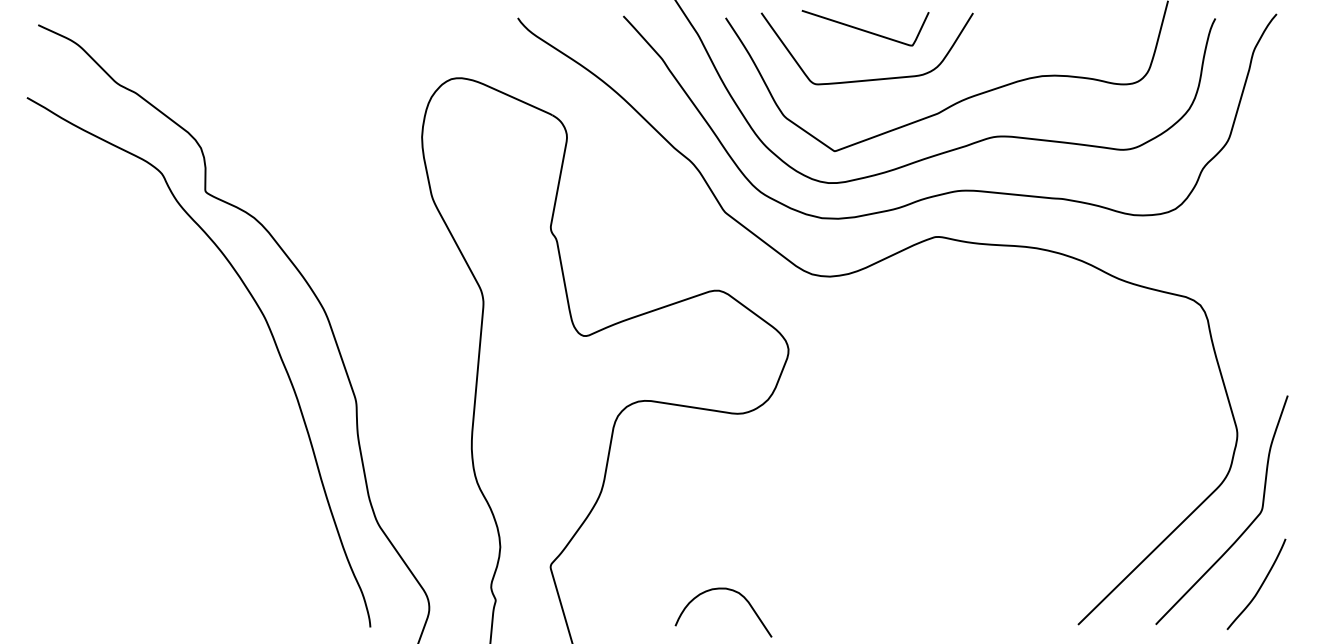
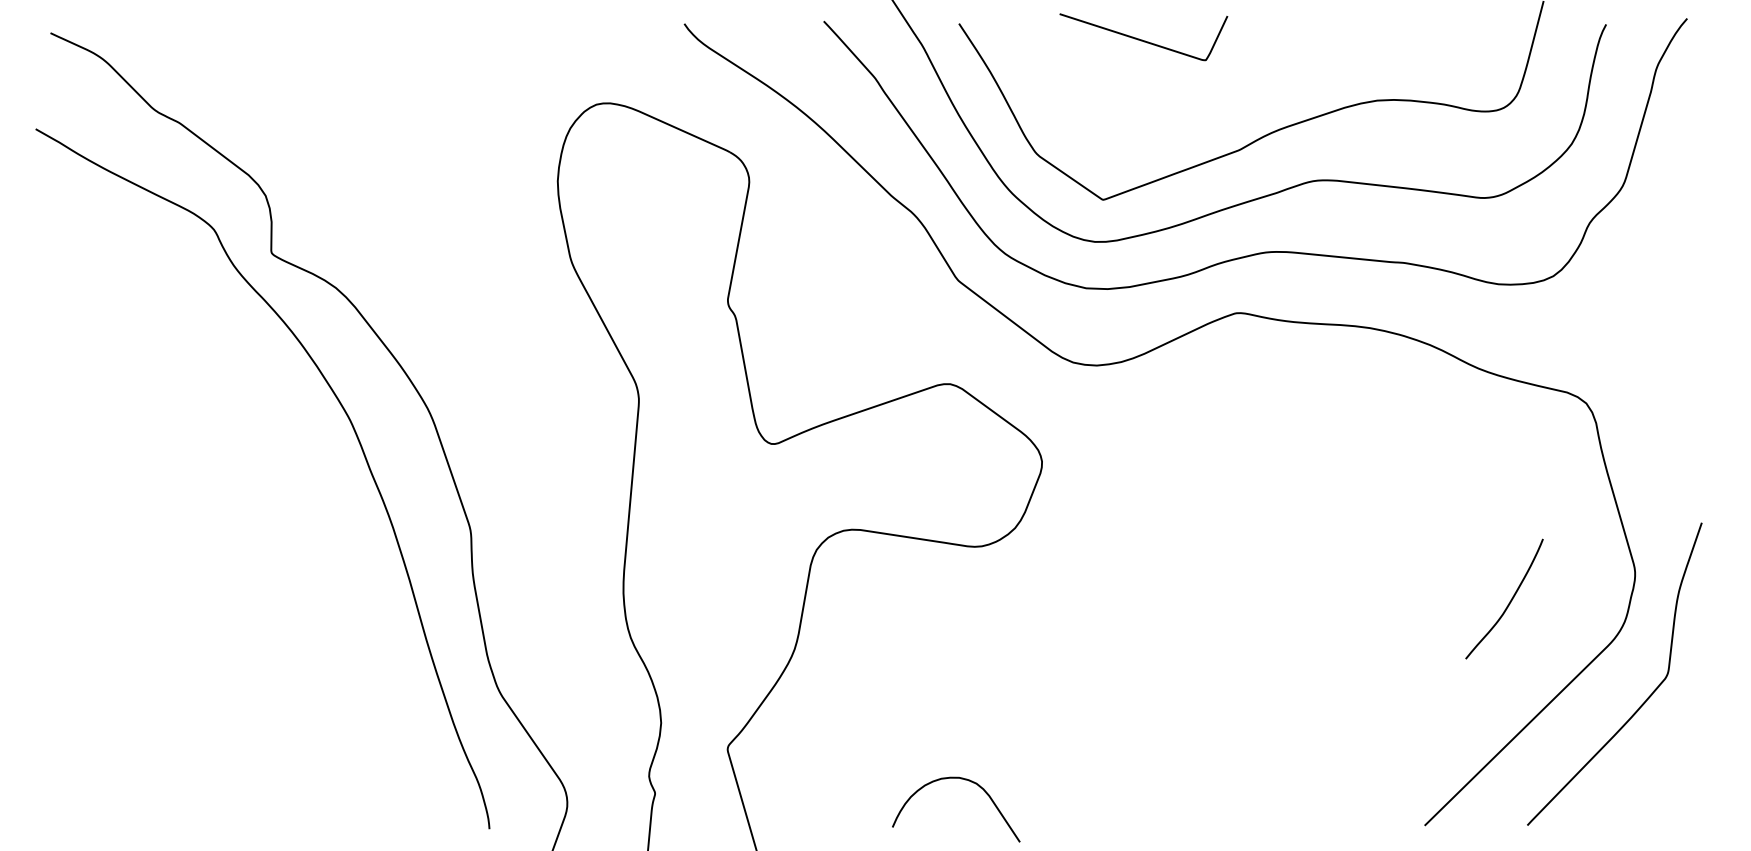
curve: (866, 79) -> (1145, 105), removed
curve: (1260, 585) -> (1509, 600), moved

